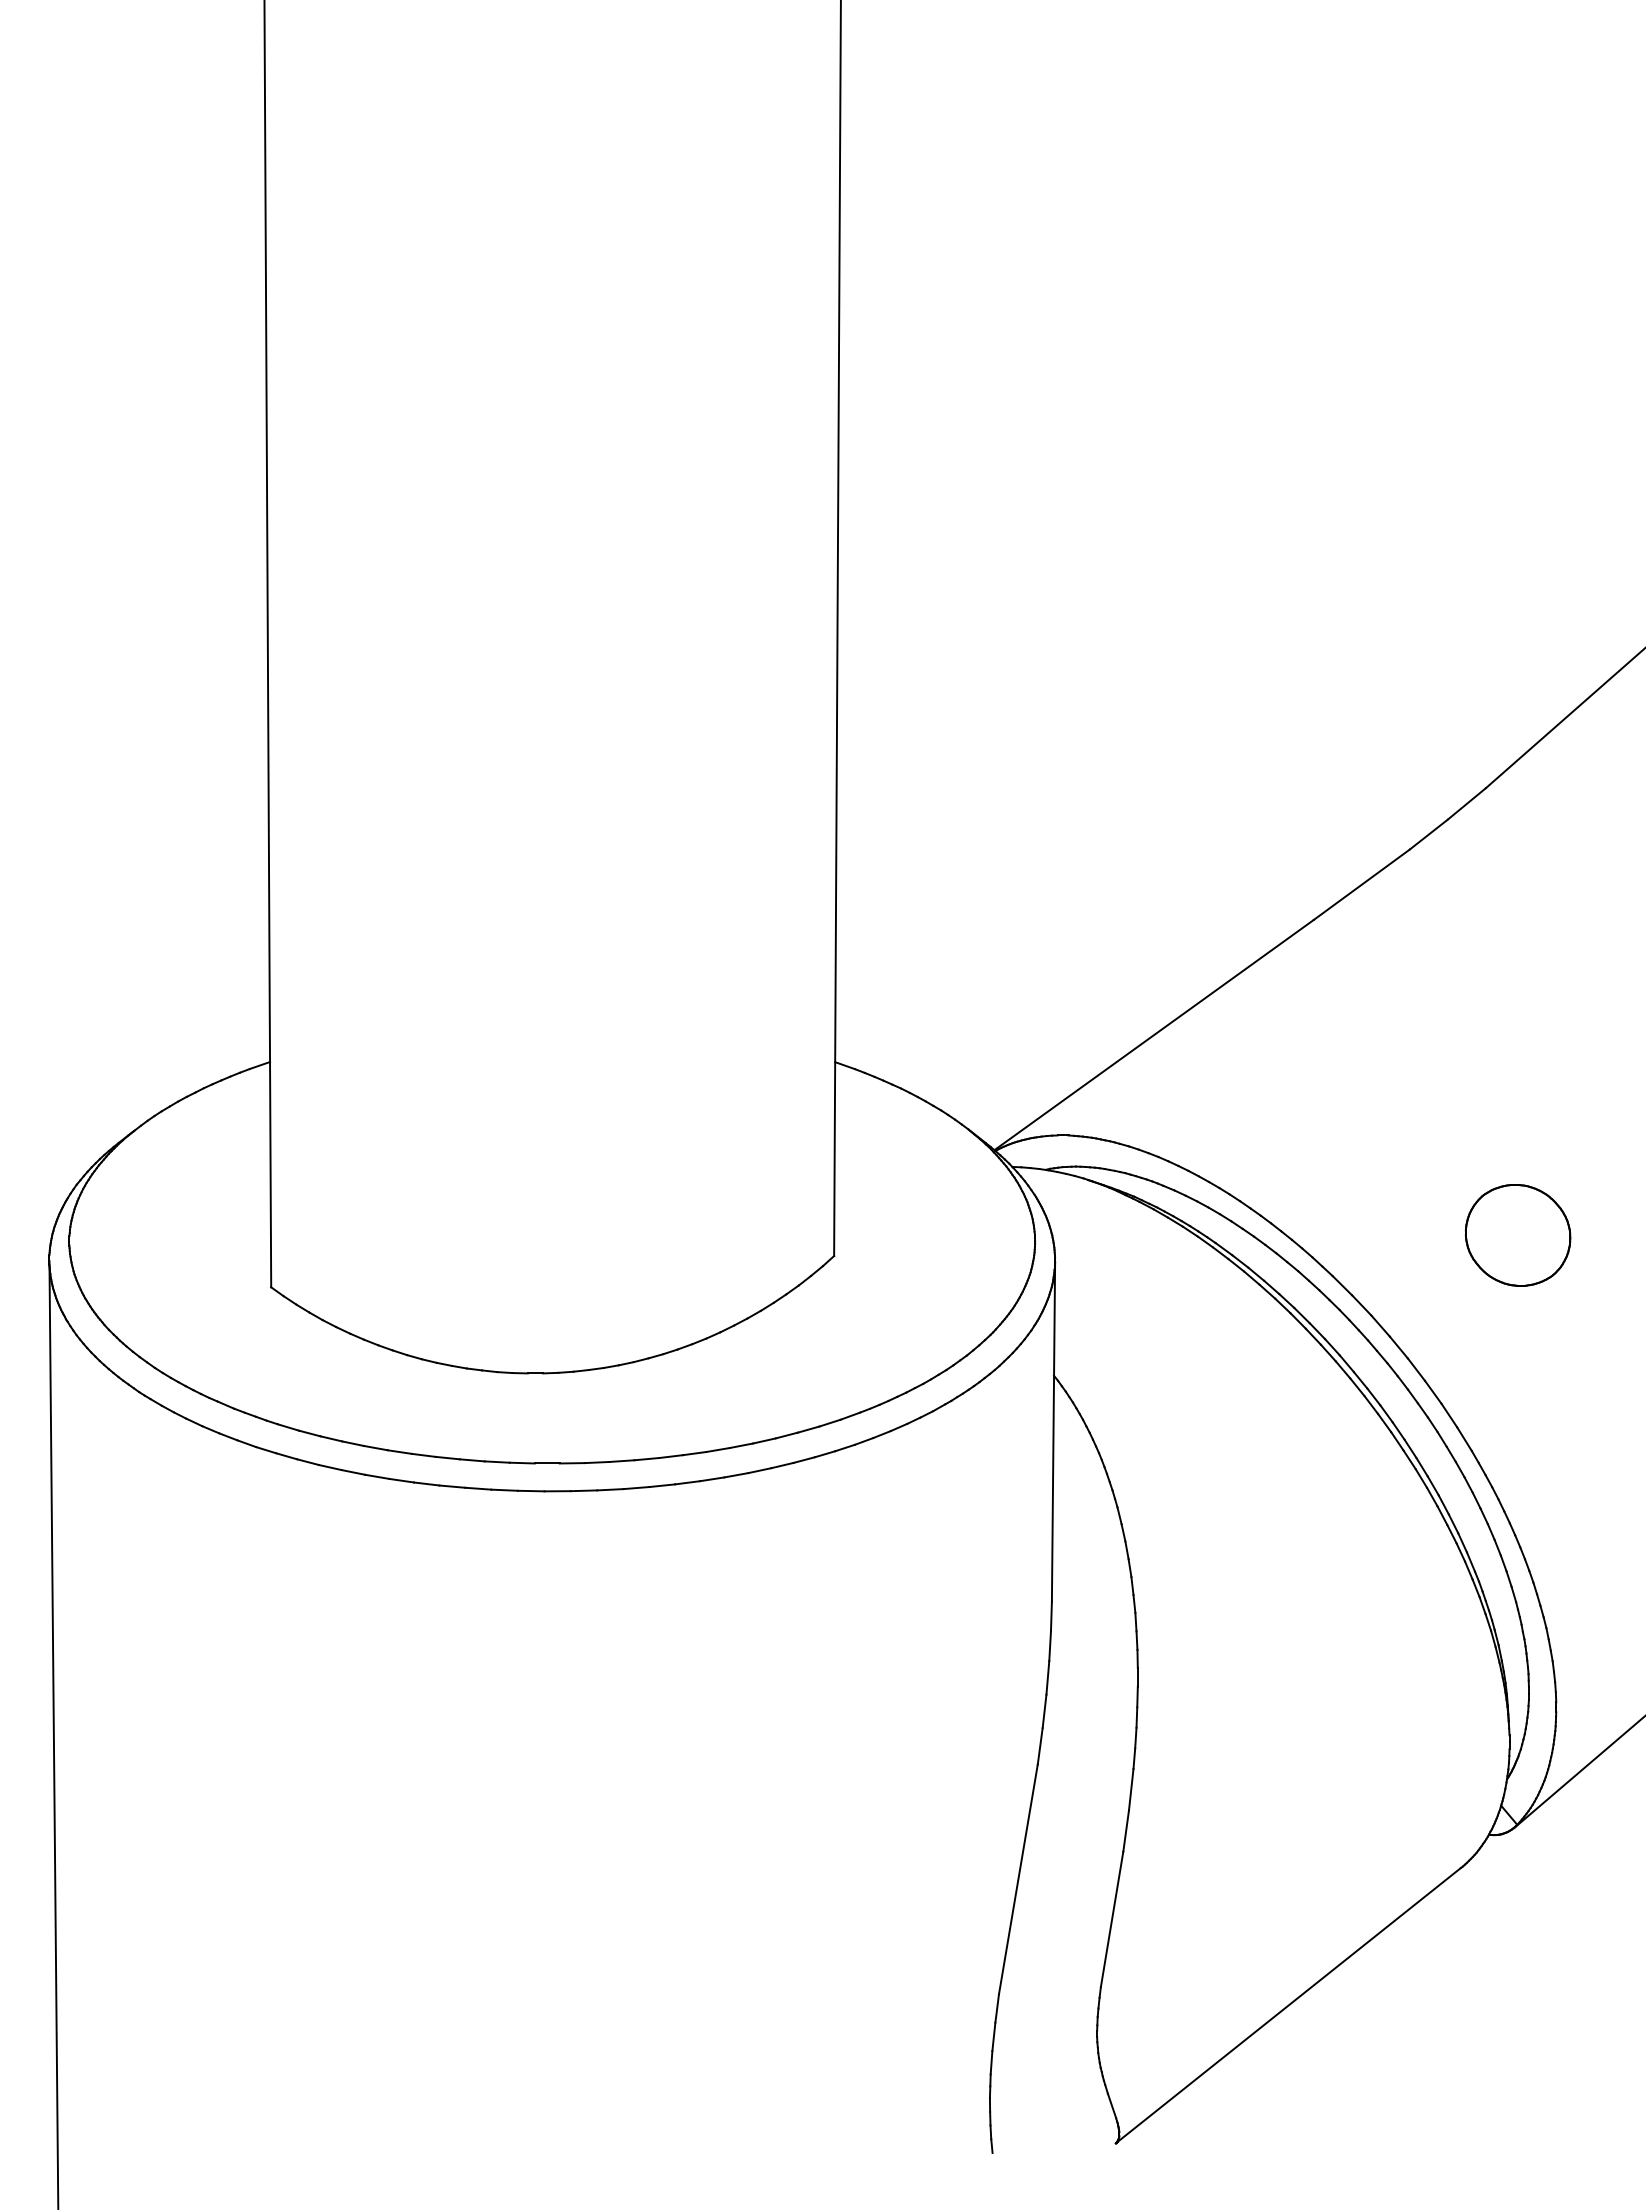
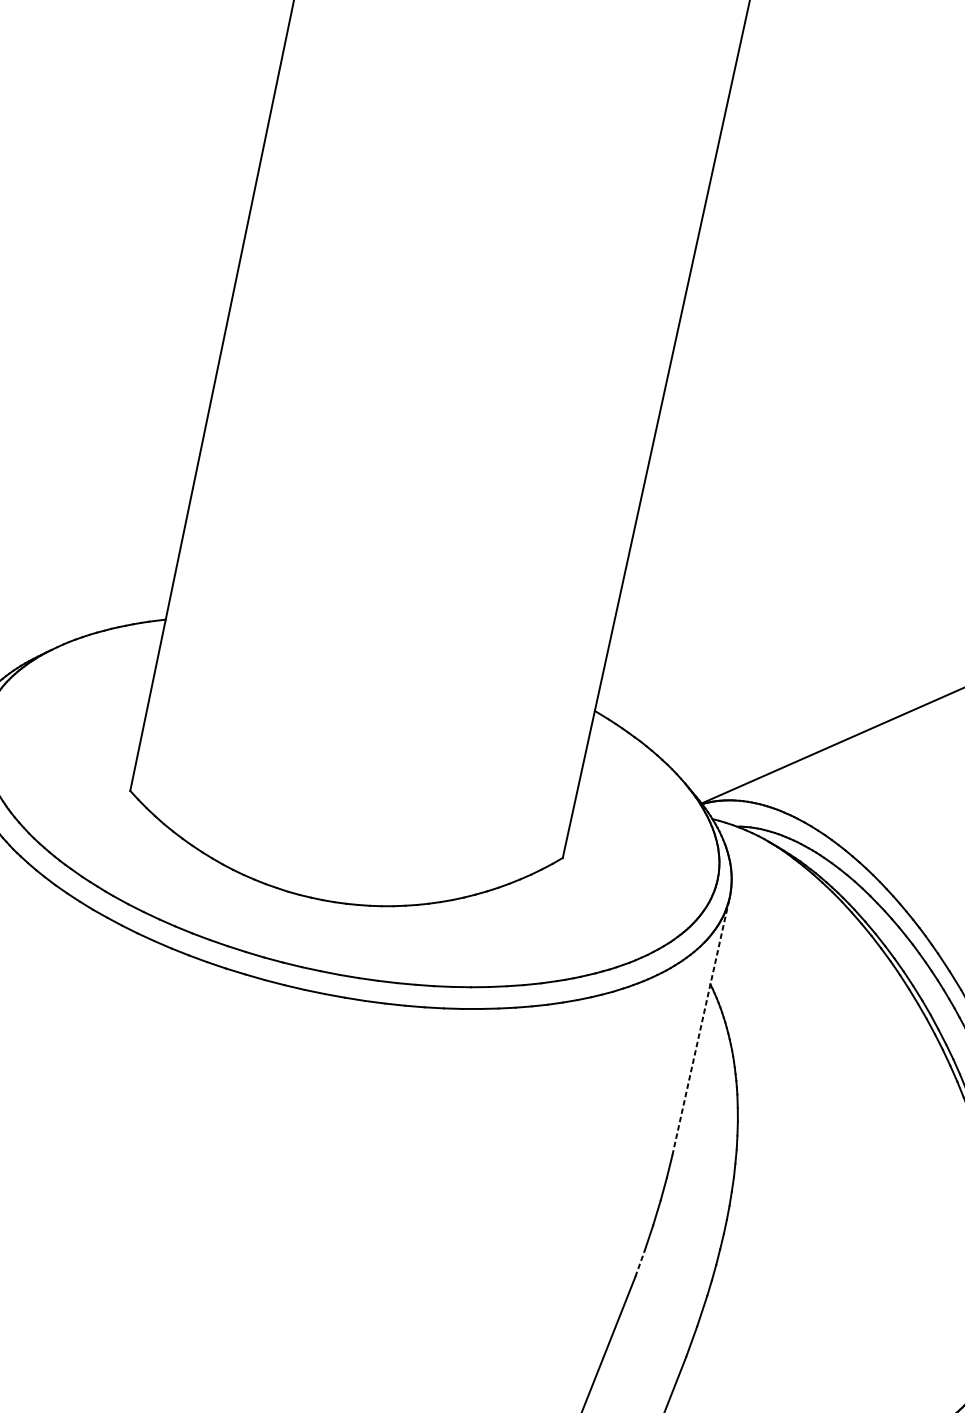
line: (1053, 1431) -> (701, 1026), solid -> dashed
line: (1040, 1745) -> (640, 1262), solid -> dashed

